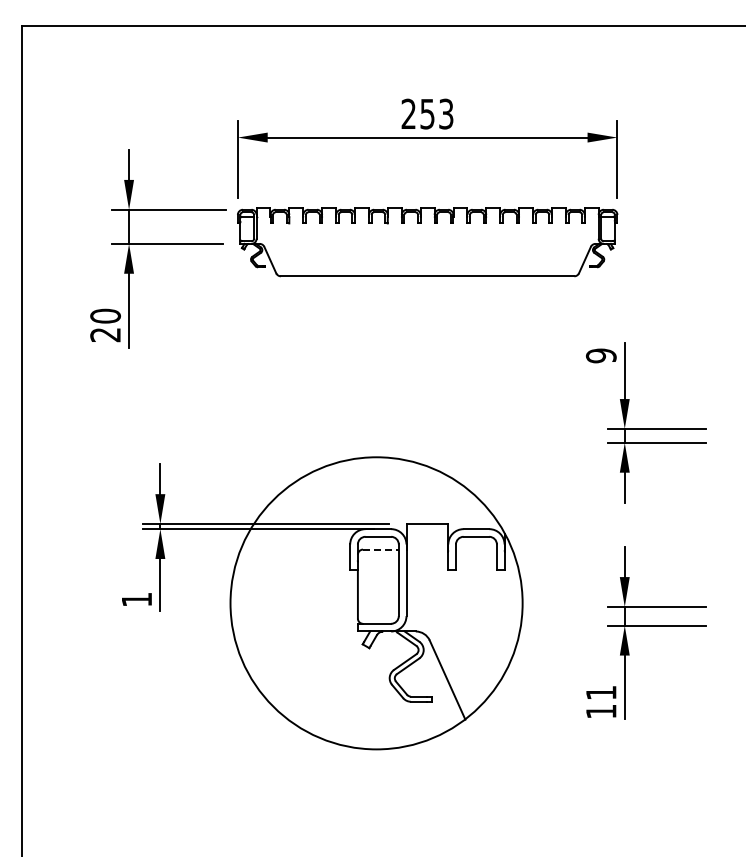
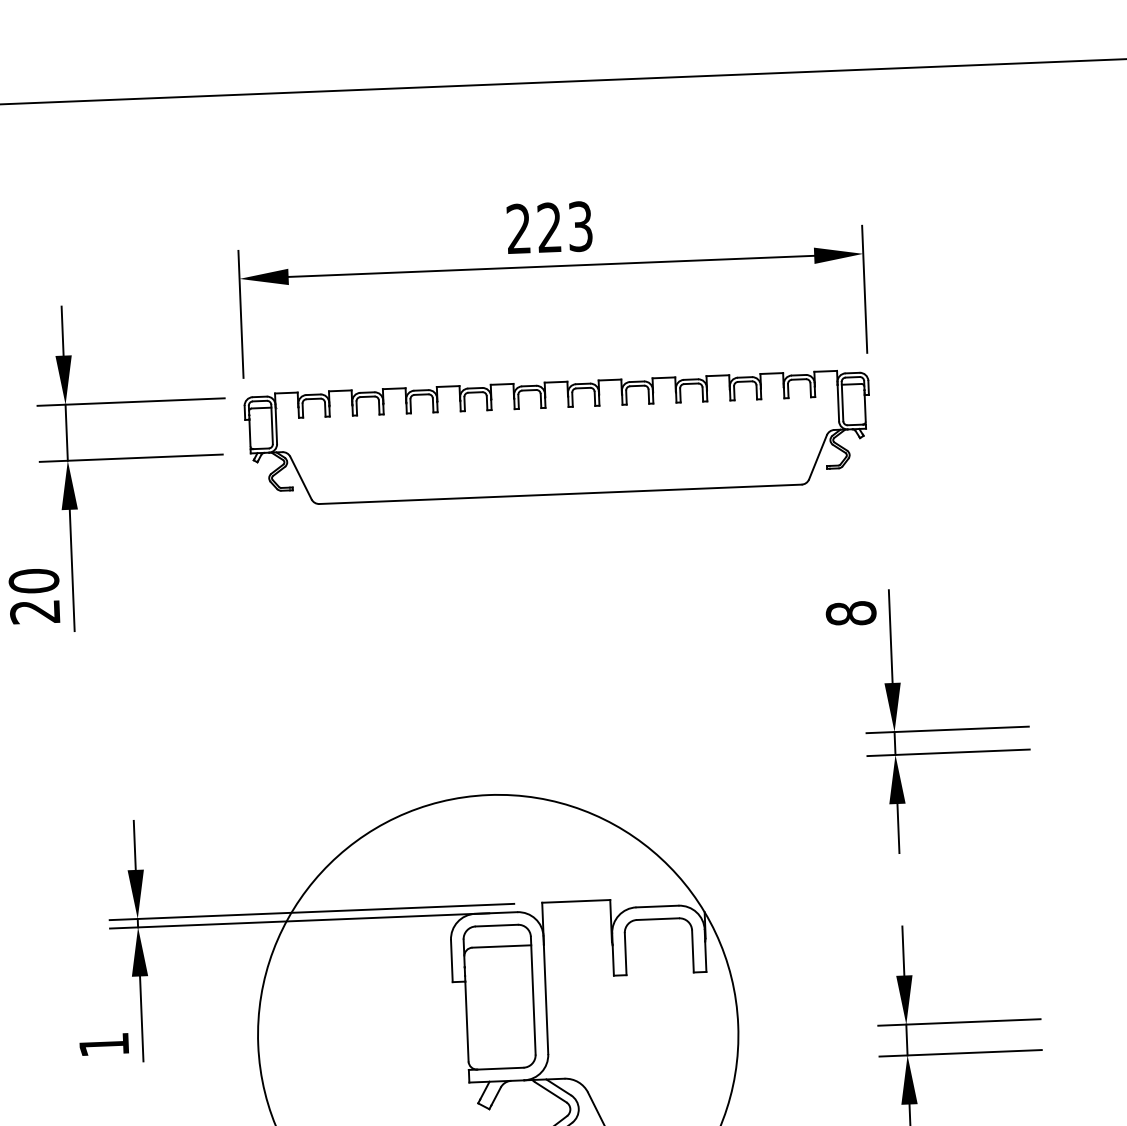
text: (427, 113) -> (549, 226), 253 -> 223
text: (601, 355) -> (851, 612), 9 -> 8
line: (380, 549) -> (501, 946), dashed -> solid

